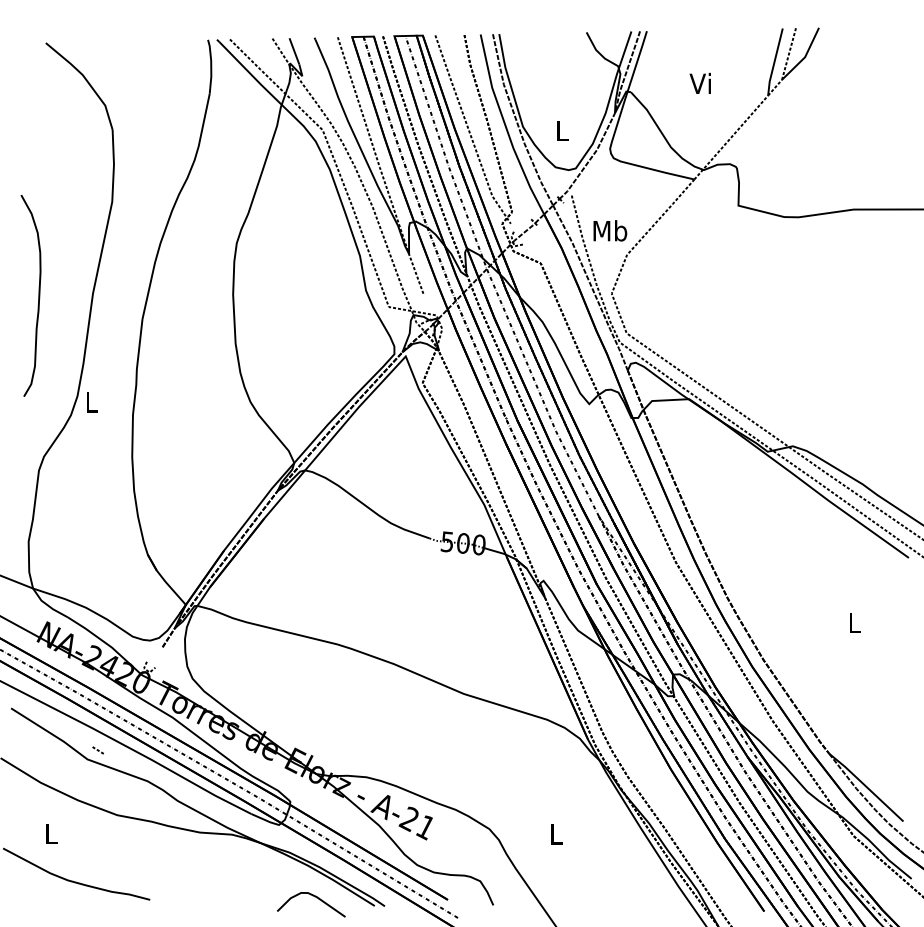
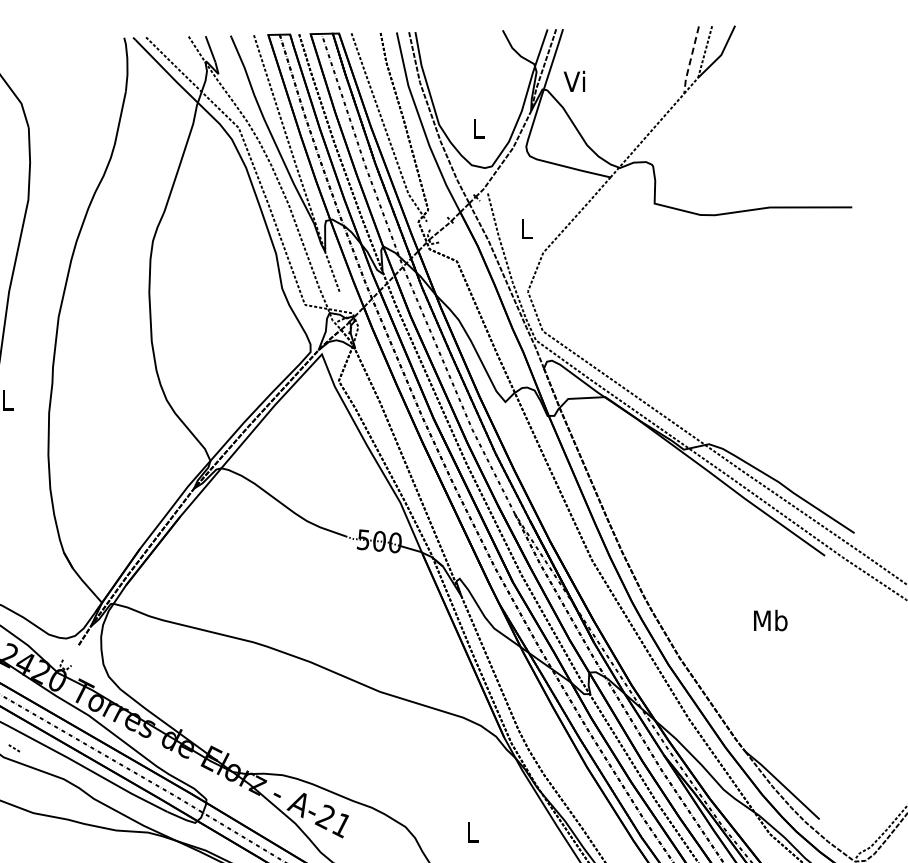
line: (774, 63) -> (690, 61), solid -> dashed
text: (699, 82) -> (573, 80), moved
text: (610, 230) -> (526, 228), Mb -> L
text: (854, 622) -> (770, 620), L -> Mb

